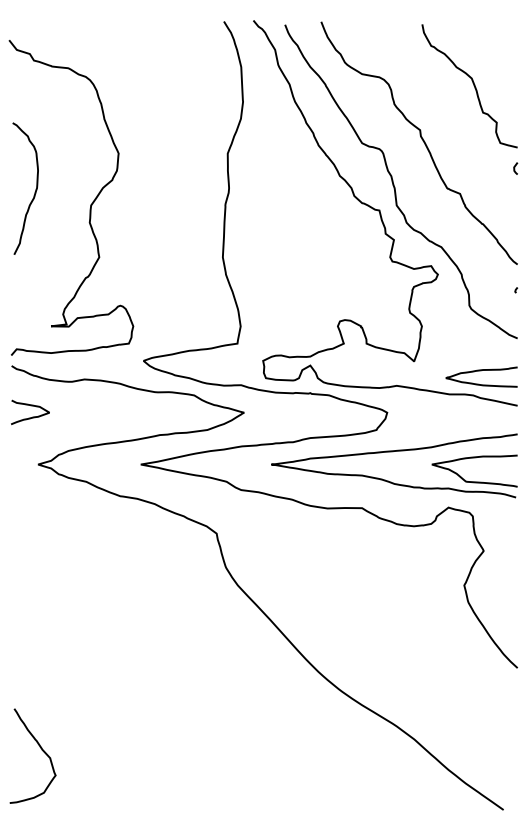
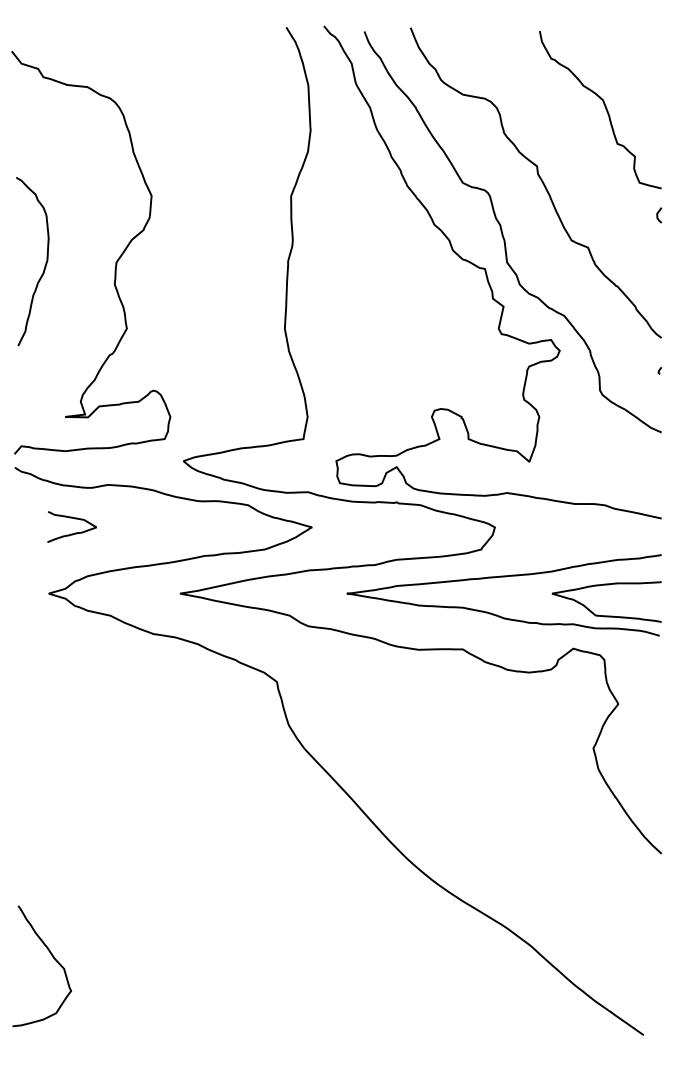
curve: (34, 192) -> (44, 266), moved
curve: (481, 371) -> (615, 474), removed
curve: (30, 406) -> (72, 519), moved

